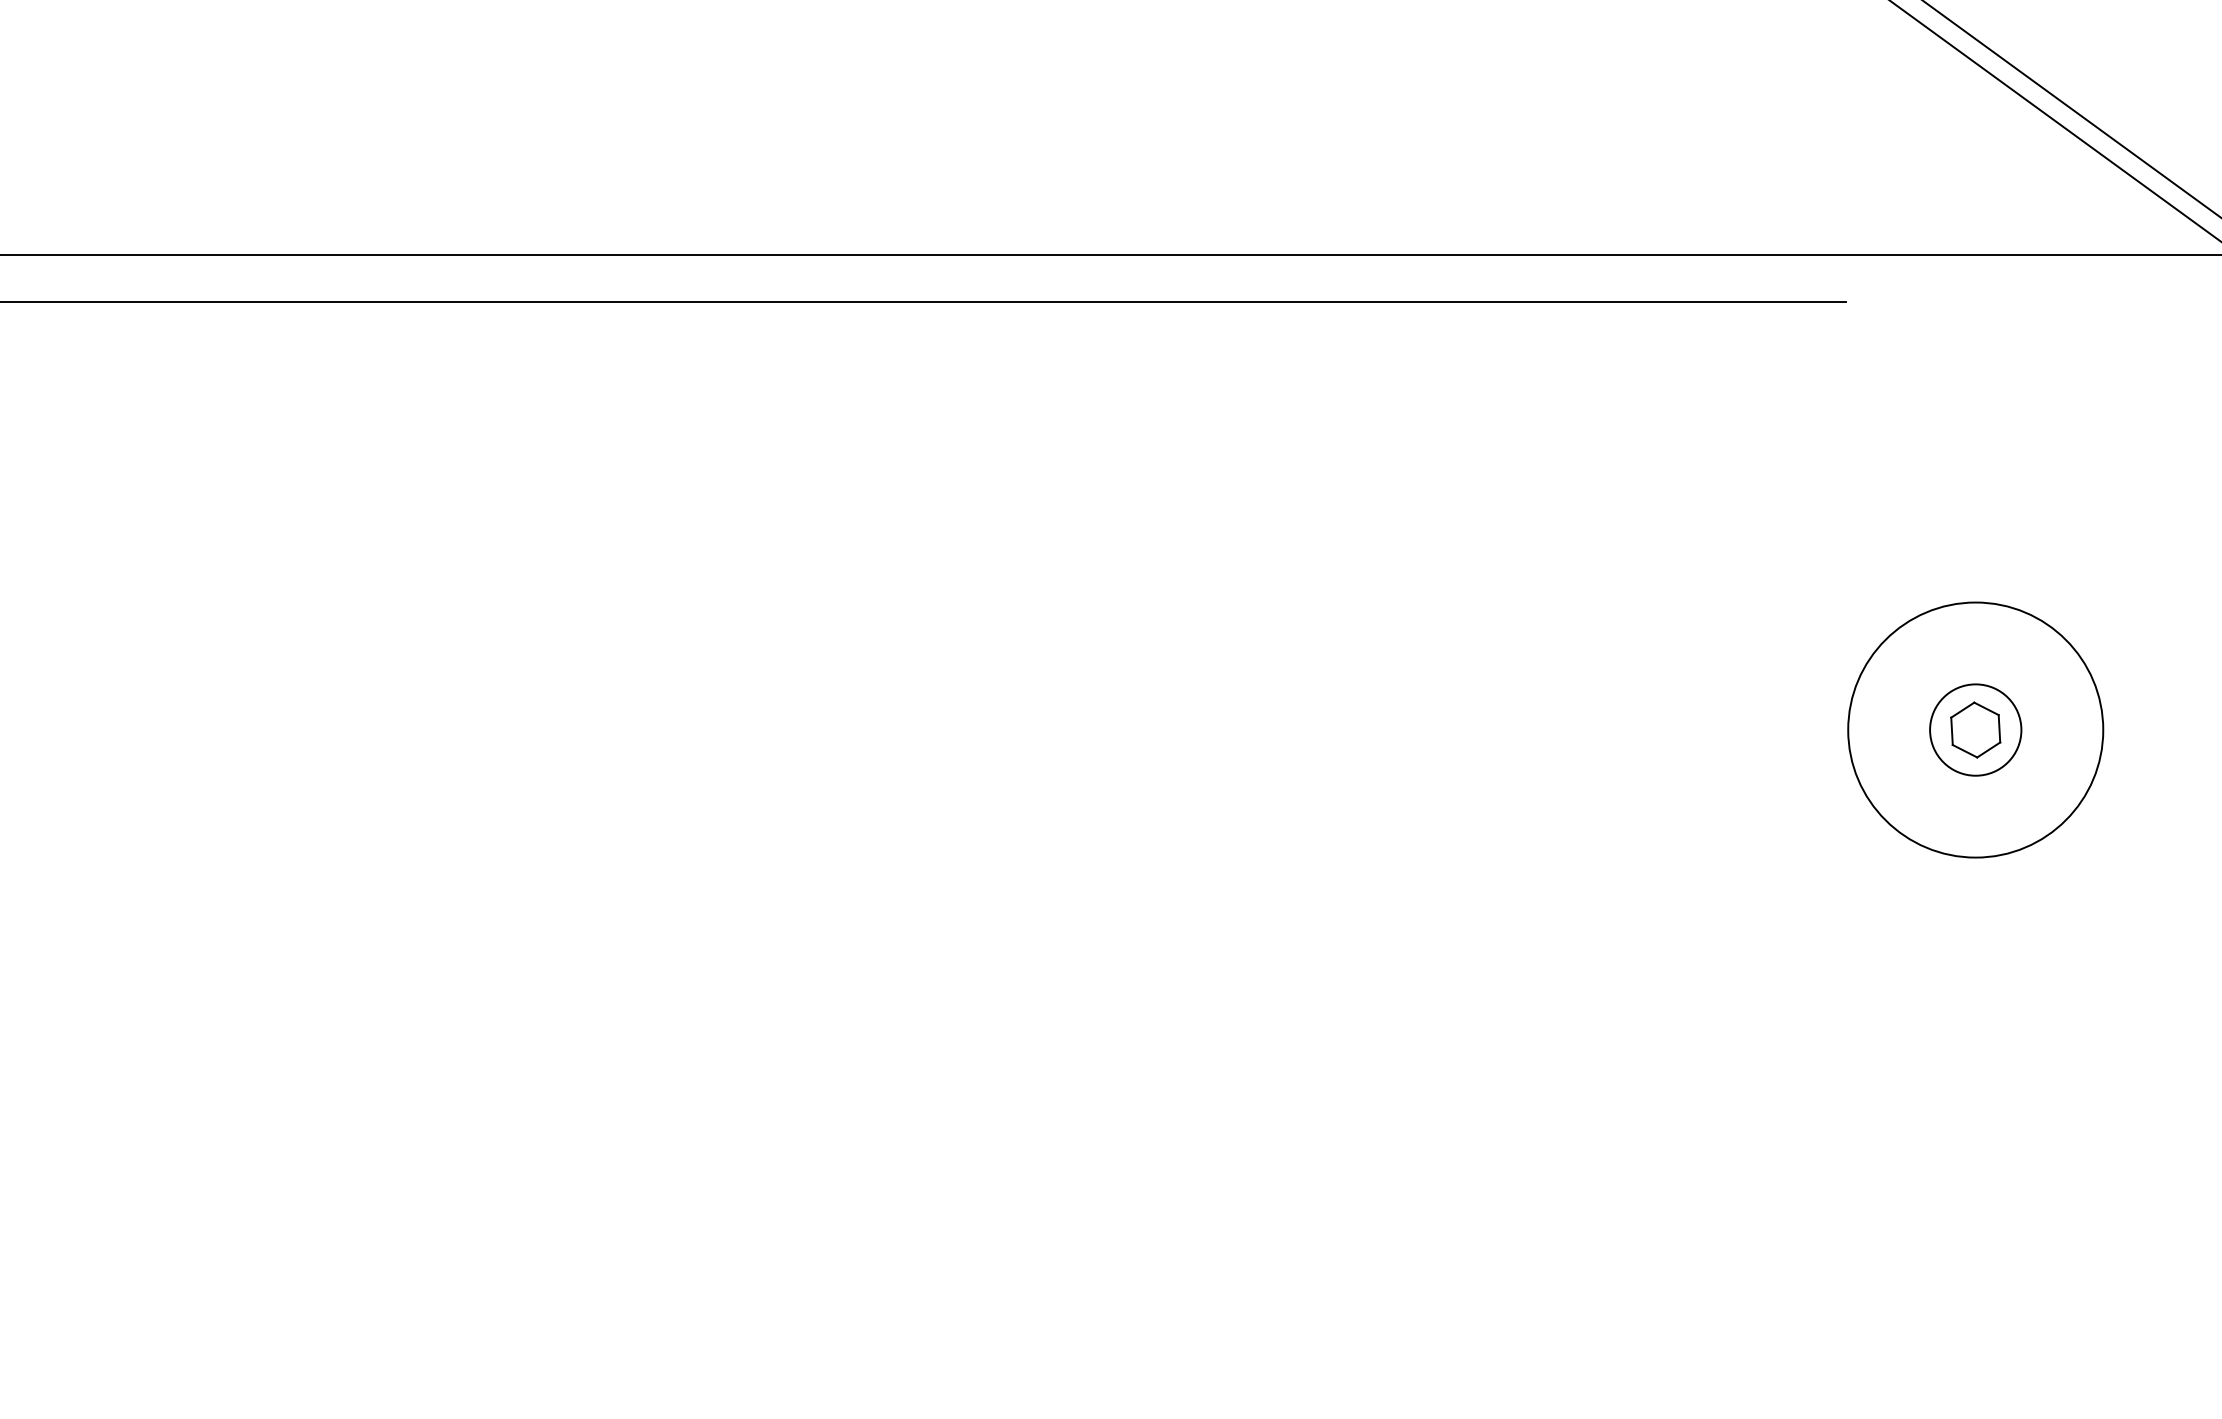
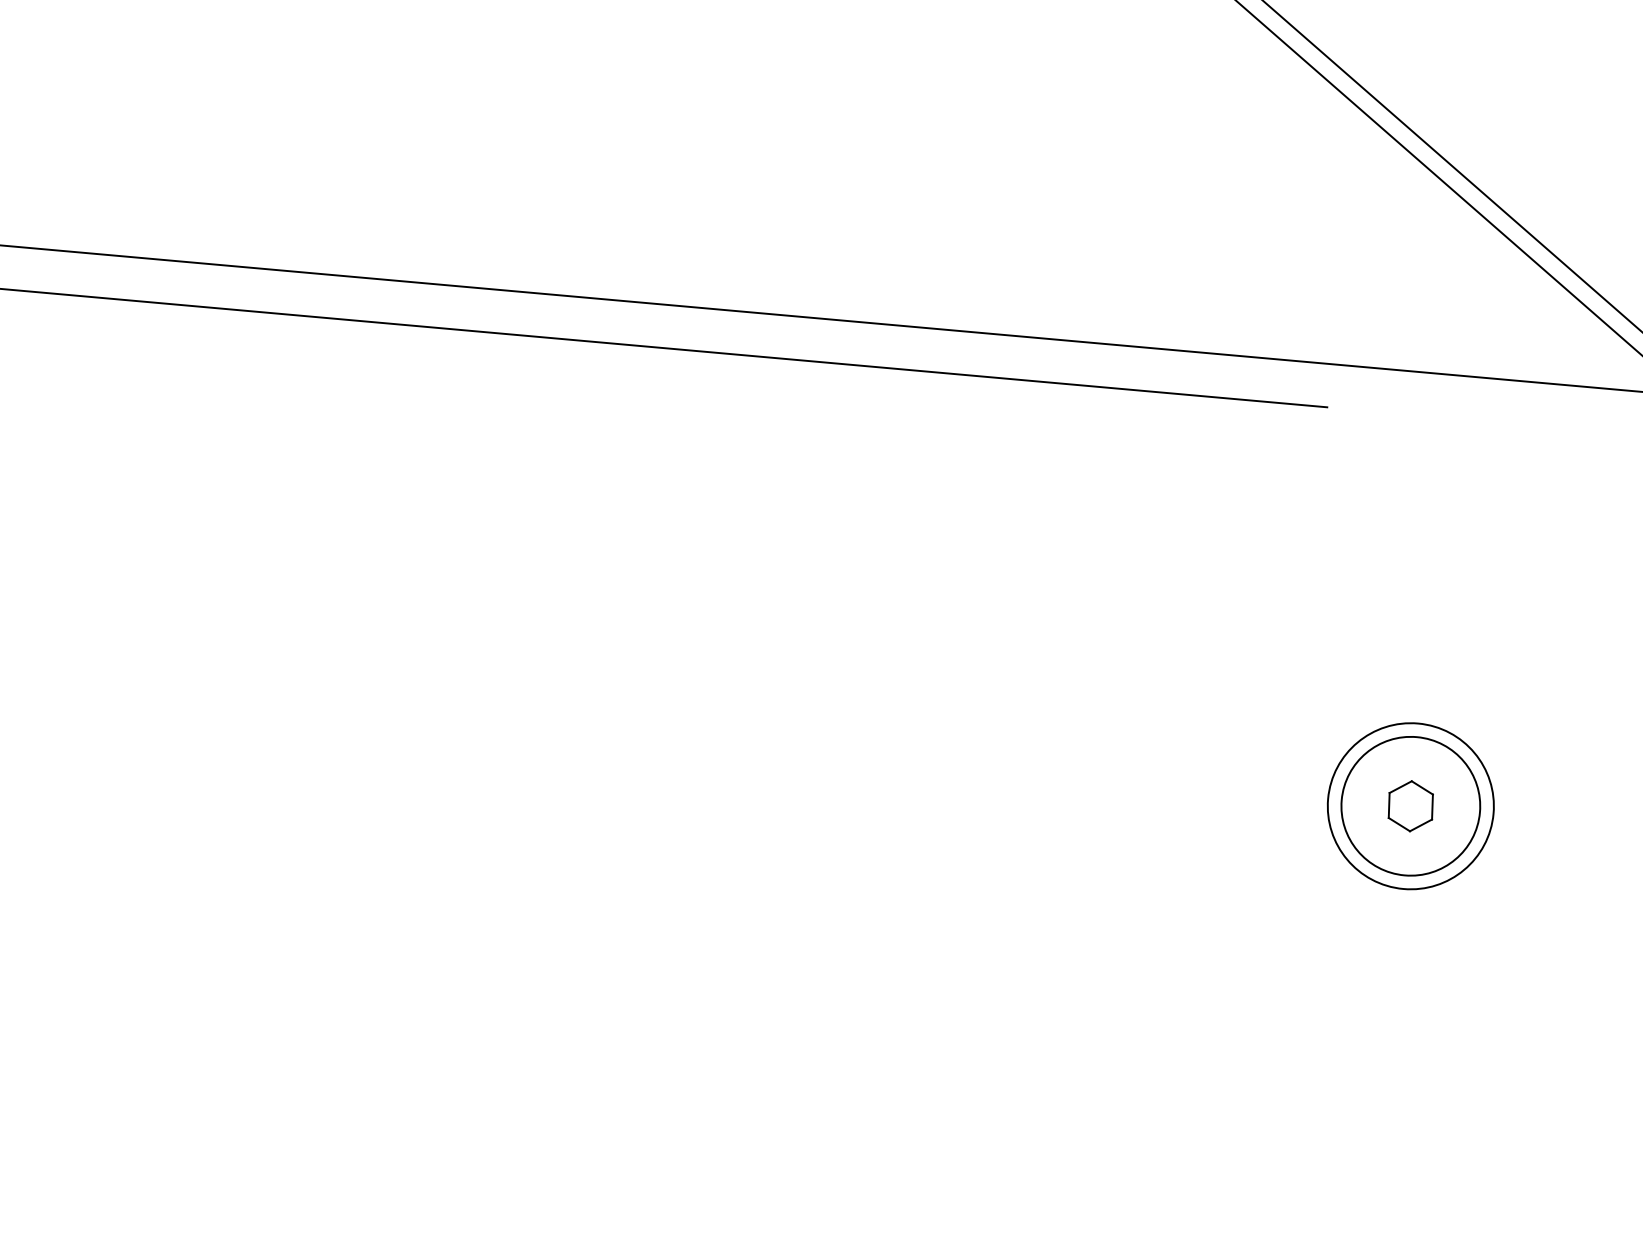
circle: (1975, 729) -> (1410, 805), size x0.71
circle: (1975, 729) -> (1410, 805), size x1.67

